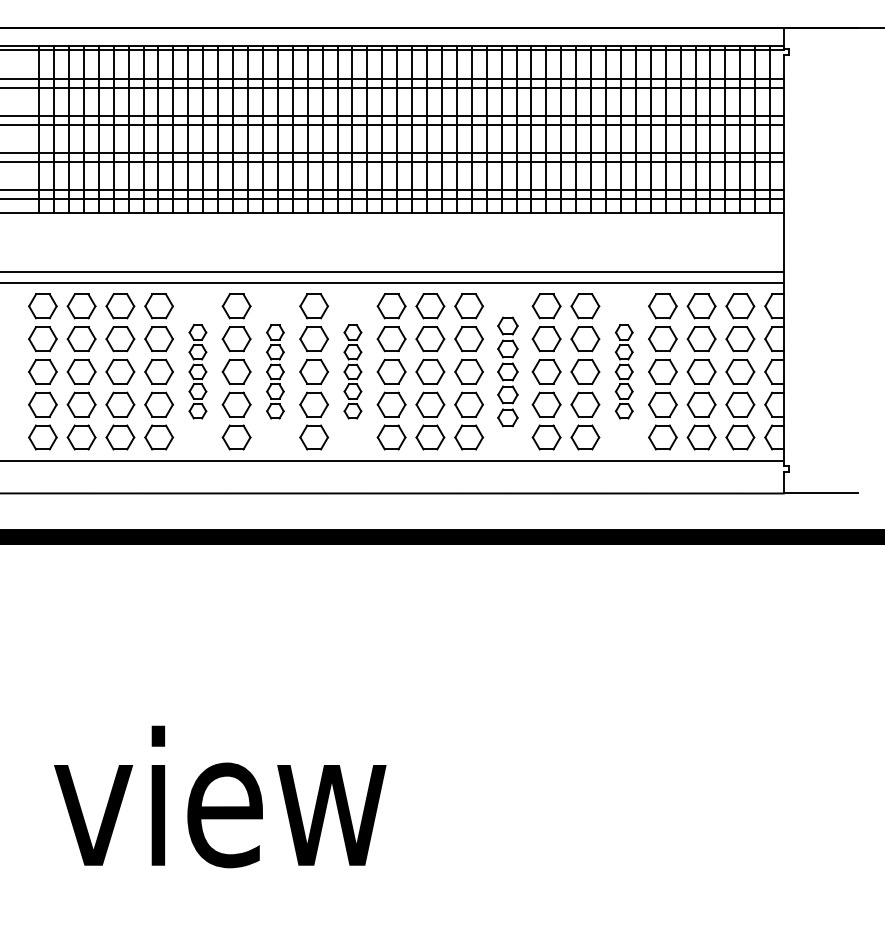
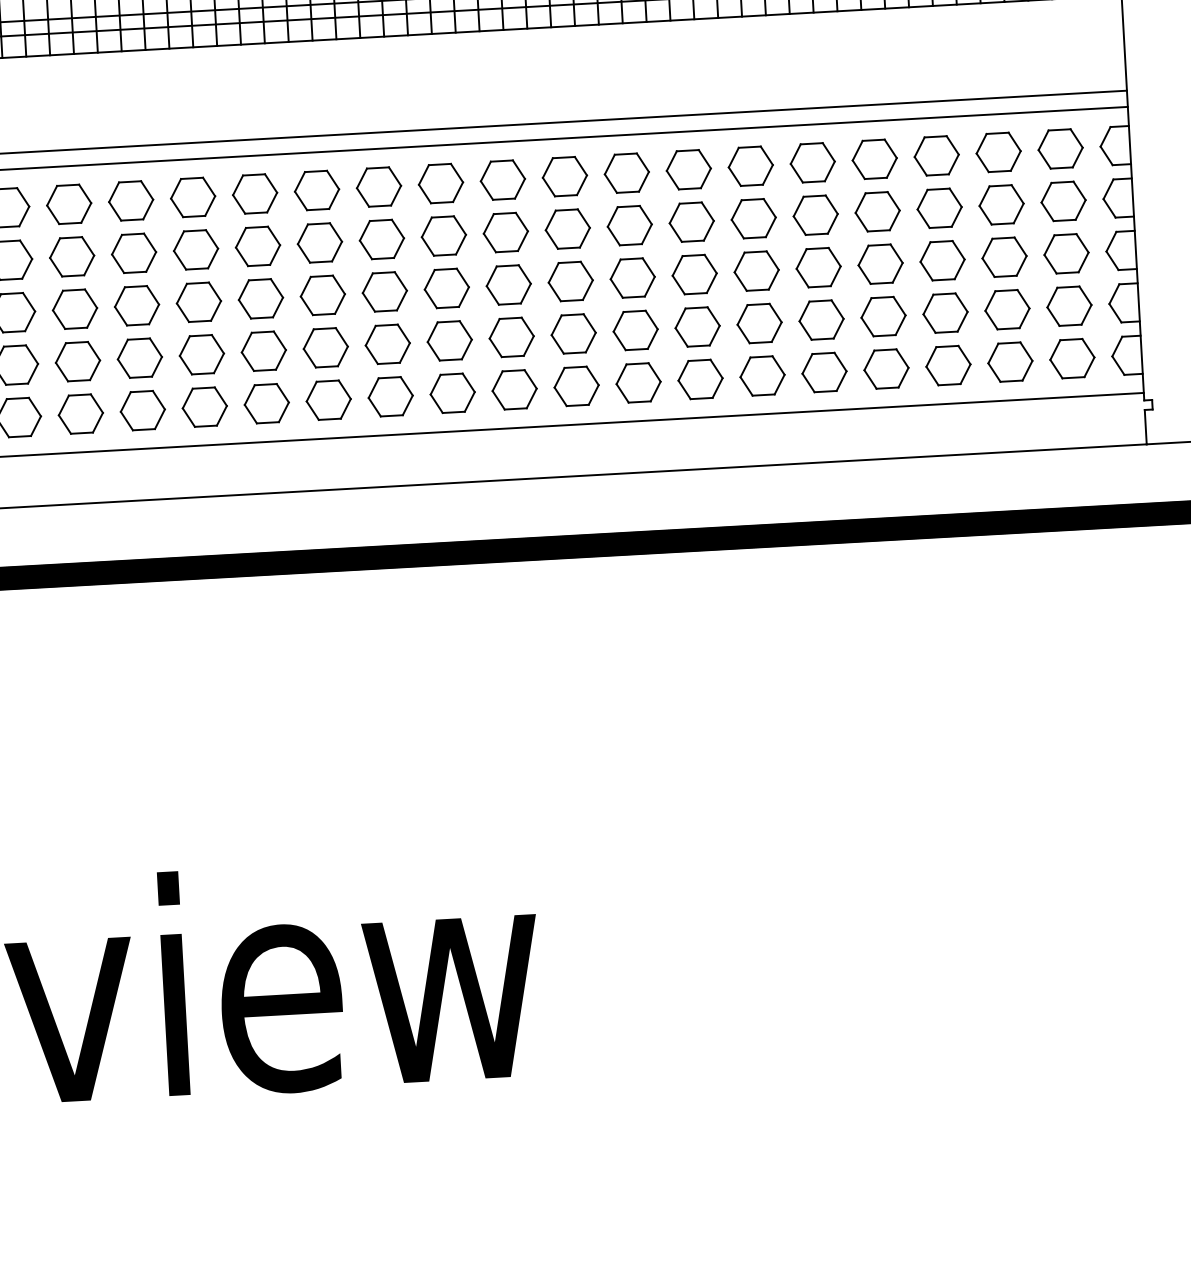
part: (197, 371) -> (198, 301), size x1.67
part: (275, 371) -> (323, 294), size x1.67
part: (352, 371) -> (446, 287), size x1.67
part: (507, 371) -> (694, 273), size x1.43
part: (624, 371) -> (881, 263), size x1.67

